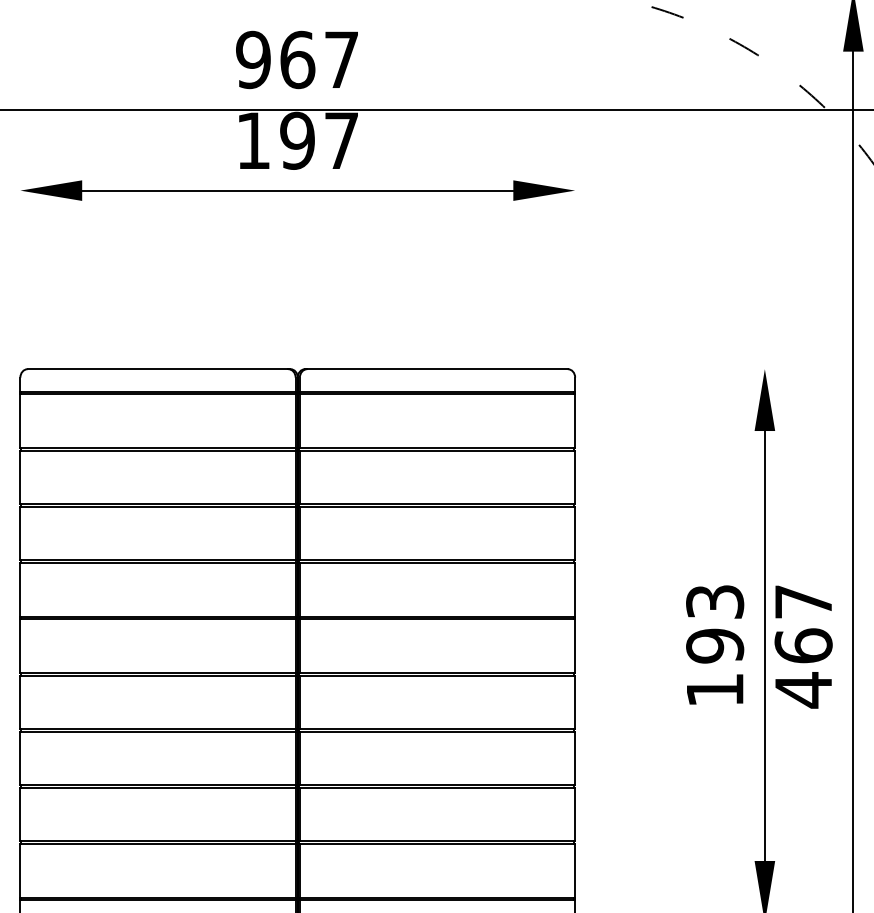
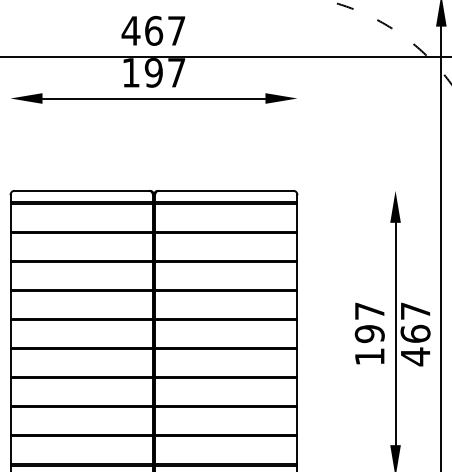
text: (252, 59) -> (130, 30), 967 -> 467
text: (714, 600) -> (369, 310), 193 -> 197

